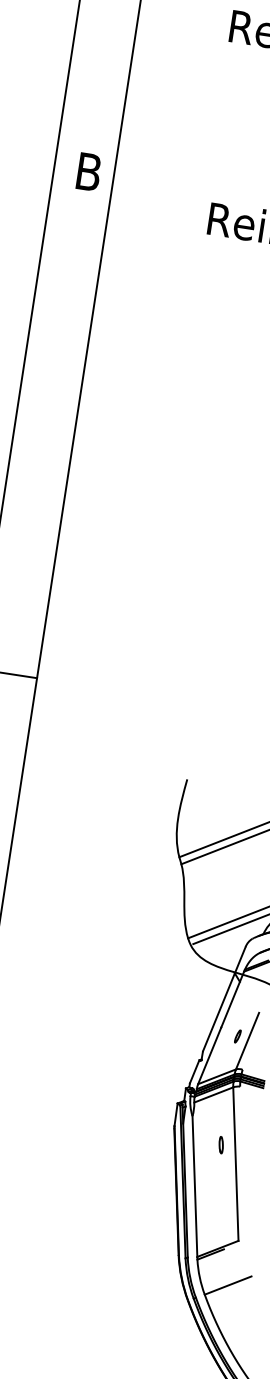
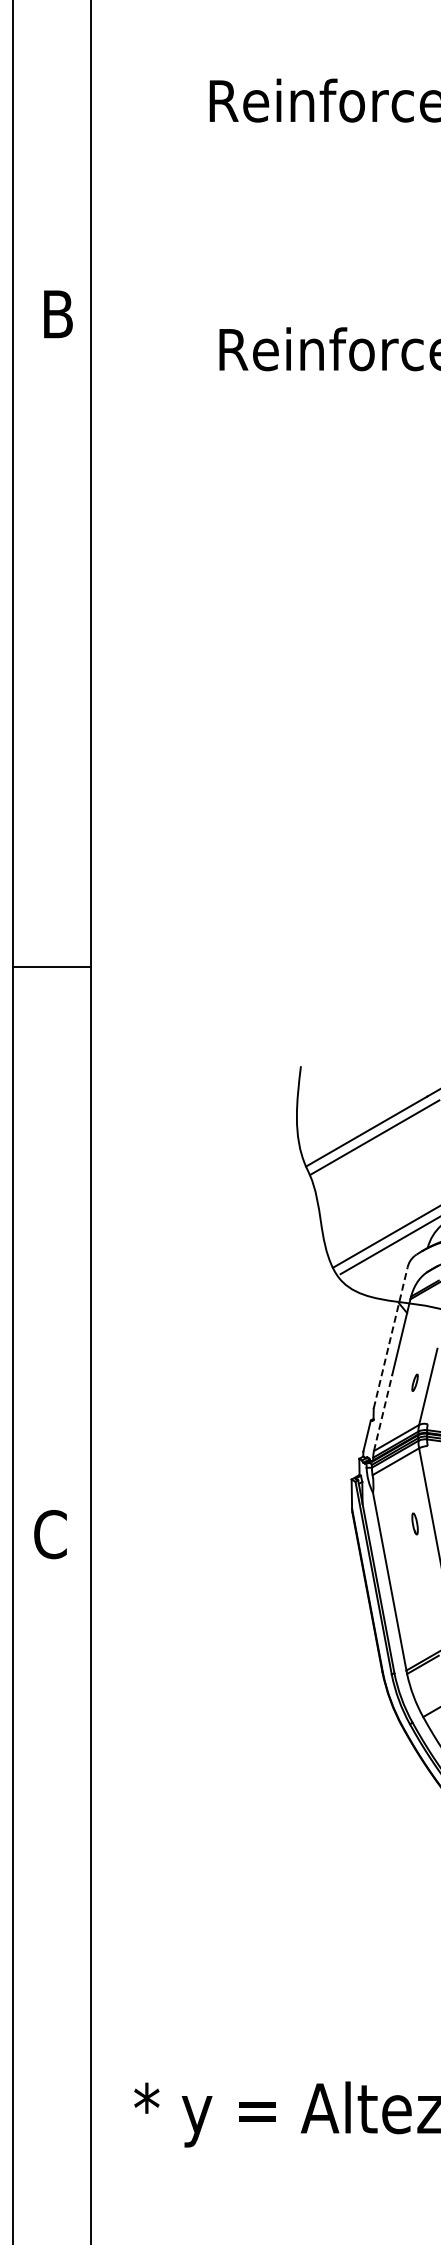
line: (224, 998) -> (390, 1337), solid -> dashed
line: (210, 1055) -> (383, 1412), solid -> dashed

